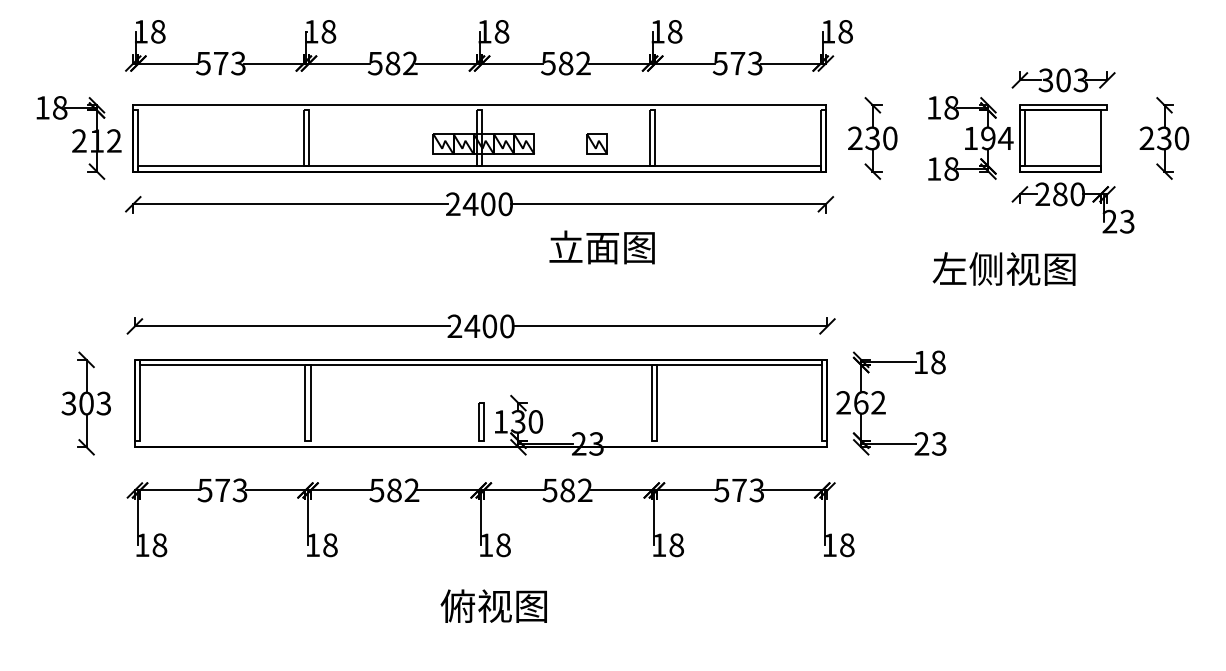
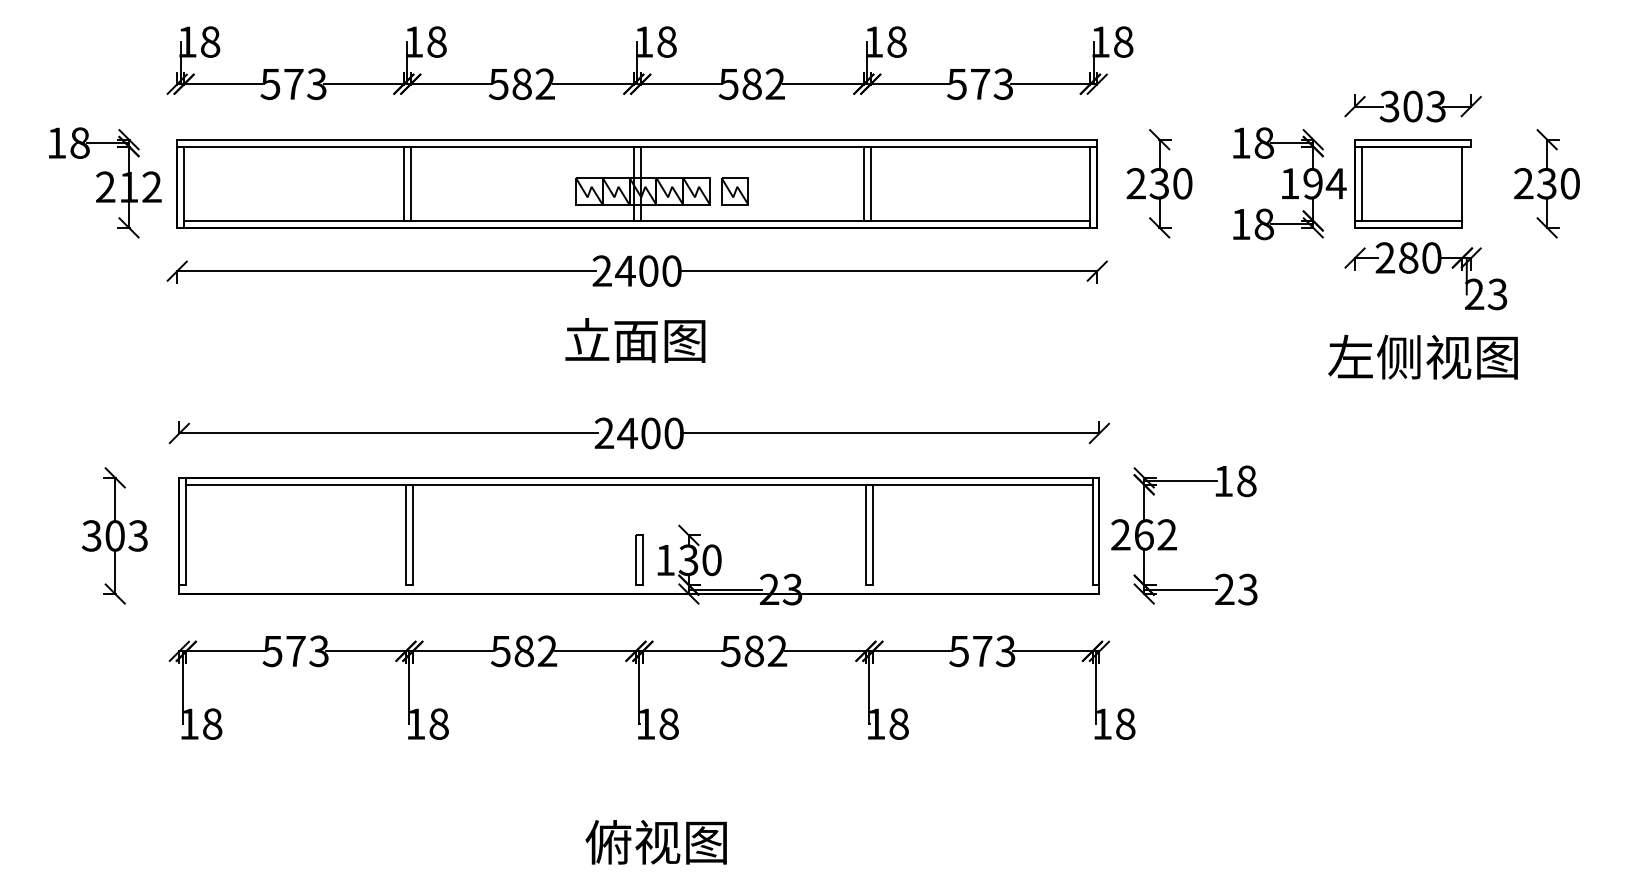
line: (479, 110) -> (637, 146), added
part: (596, 143) -> (734, 190), moved
text: (601, 247) -> (634, 340), moved
text: (1003, 268) -> (1422, 356), moved
text: (493, 605) -> (655, 841), moved

